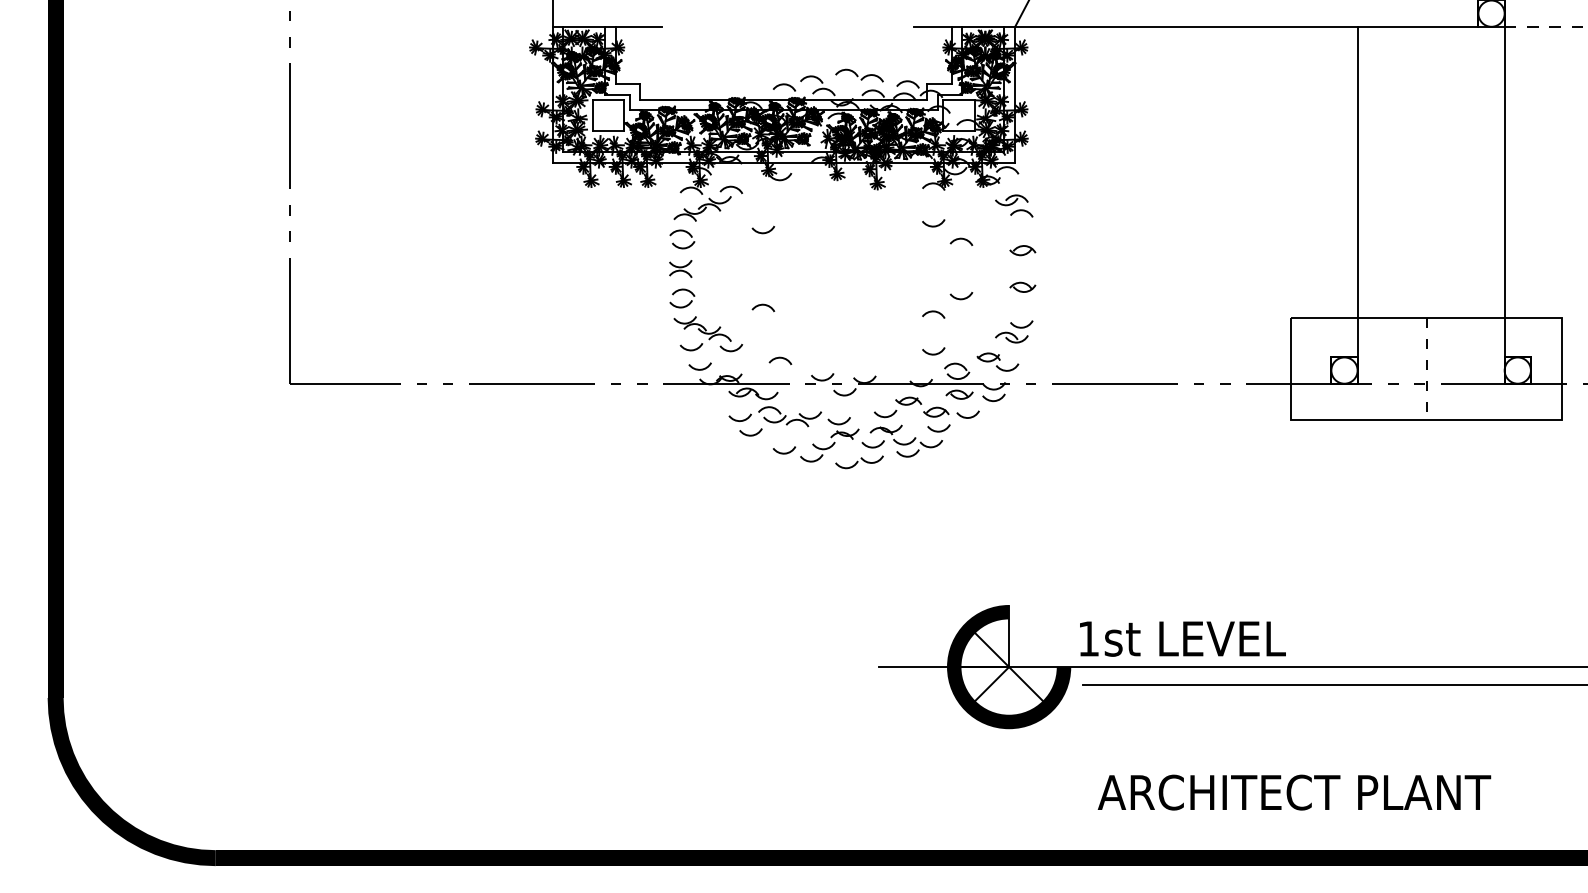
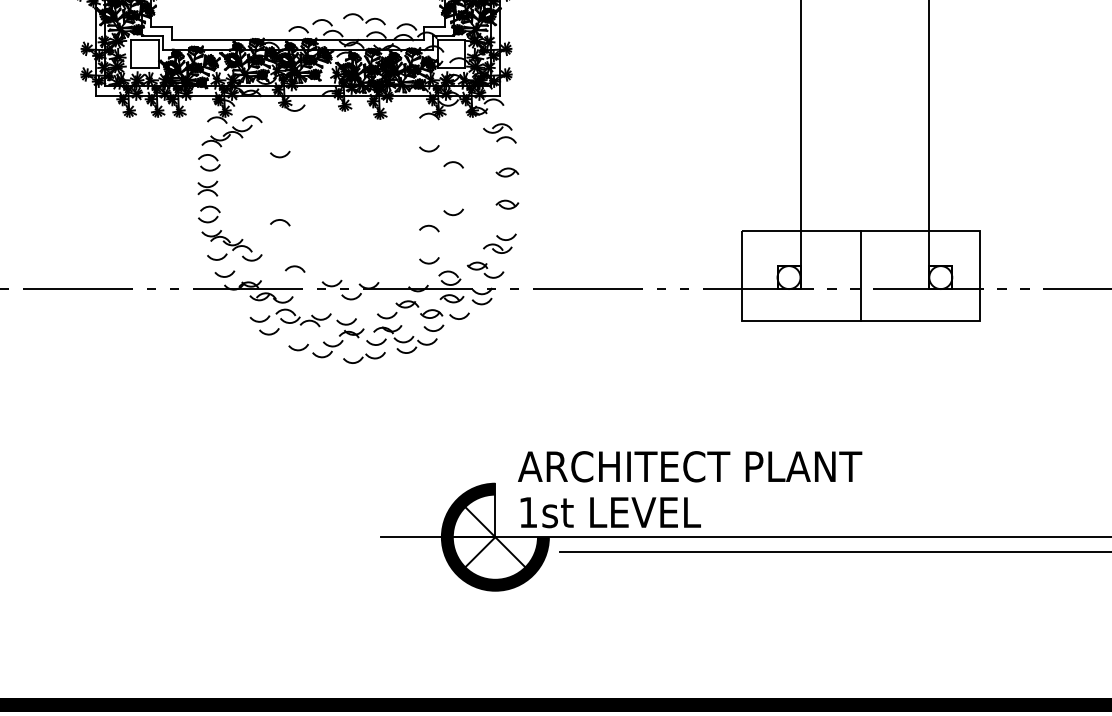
line: (1426, 369) -> (860, 276), dashed -> solid
text: (1182, 638) -> (610, 512), moved
text: (1294, 792) -> (690, 466), moved

